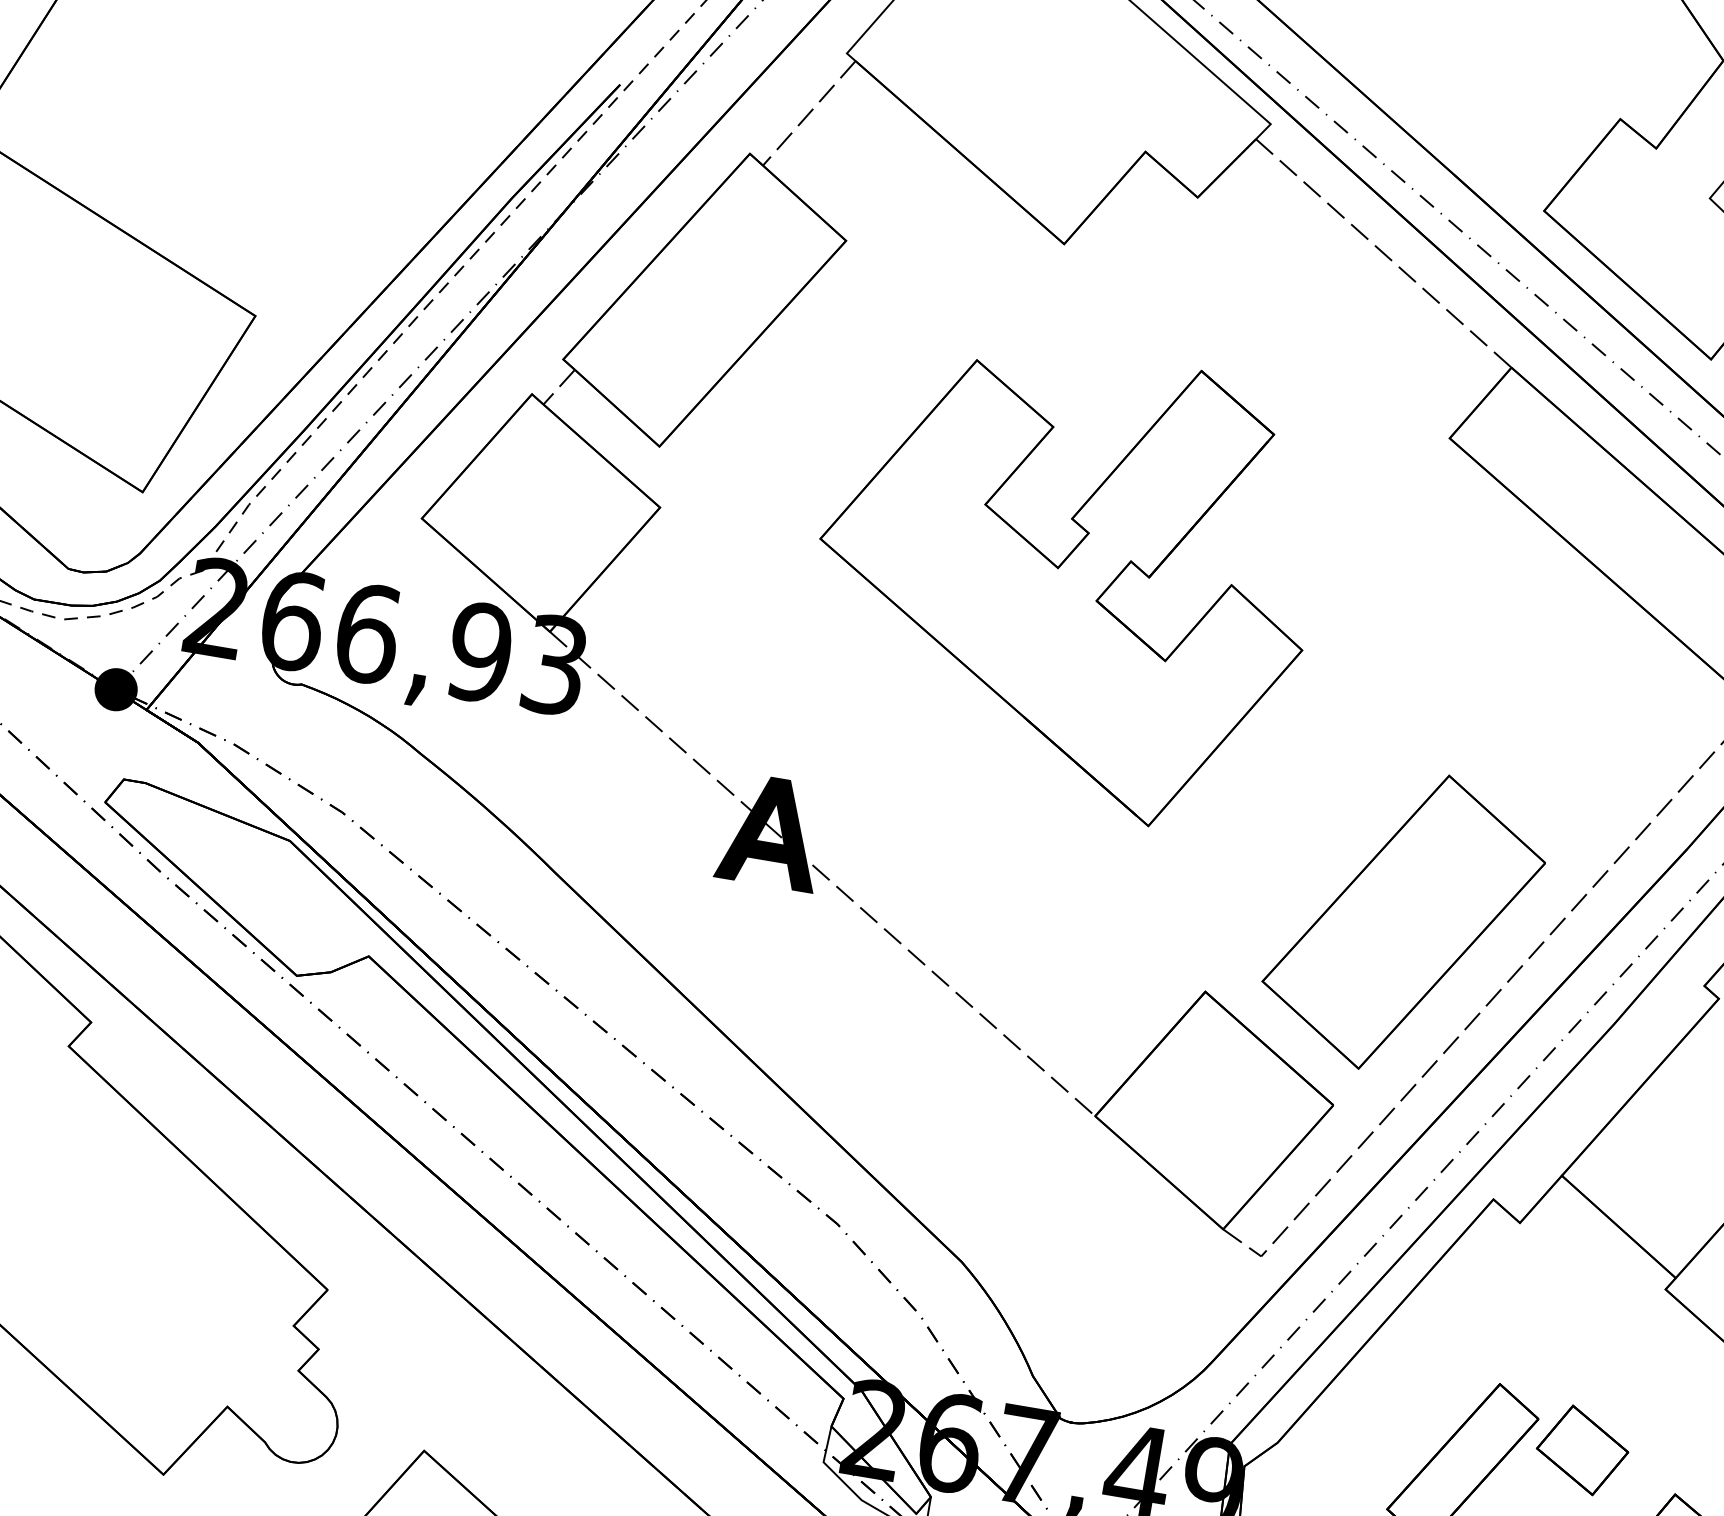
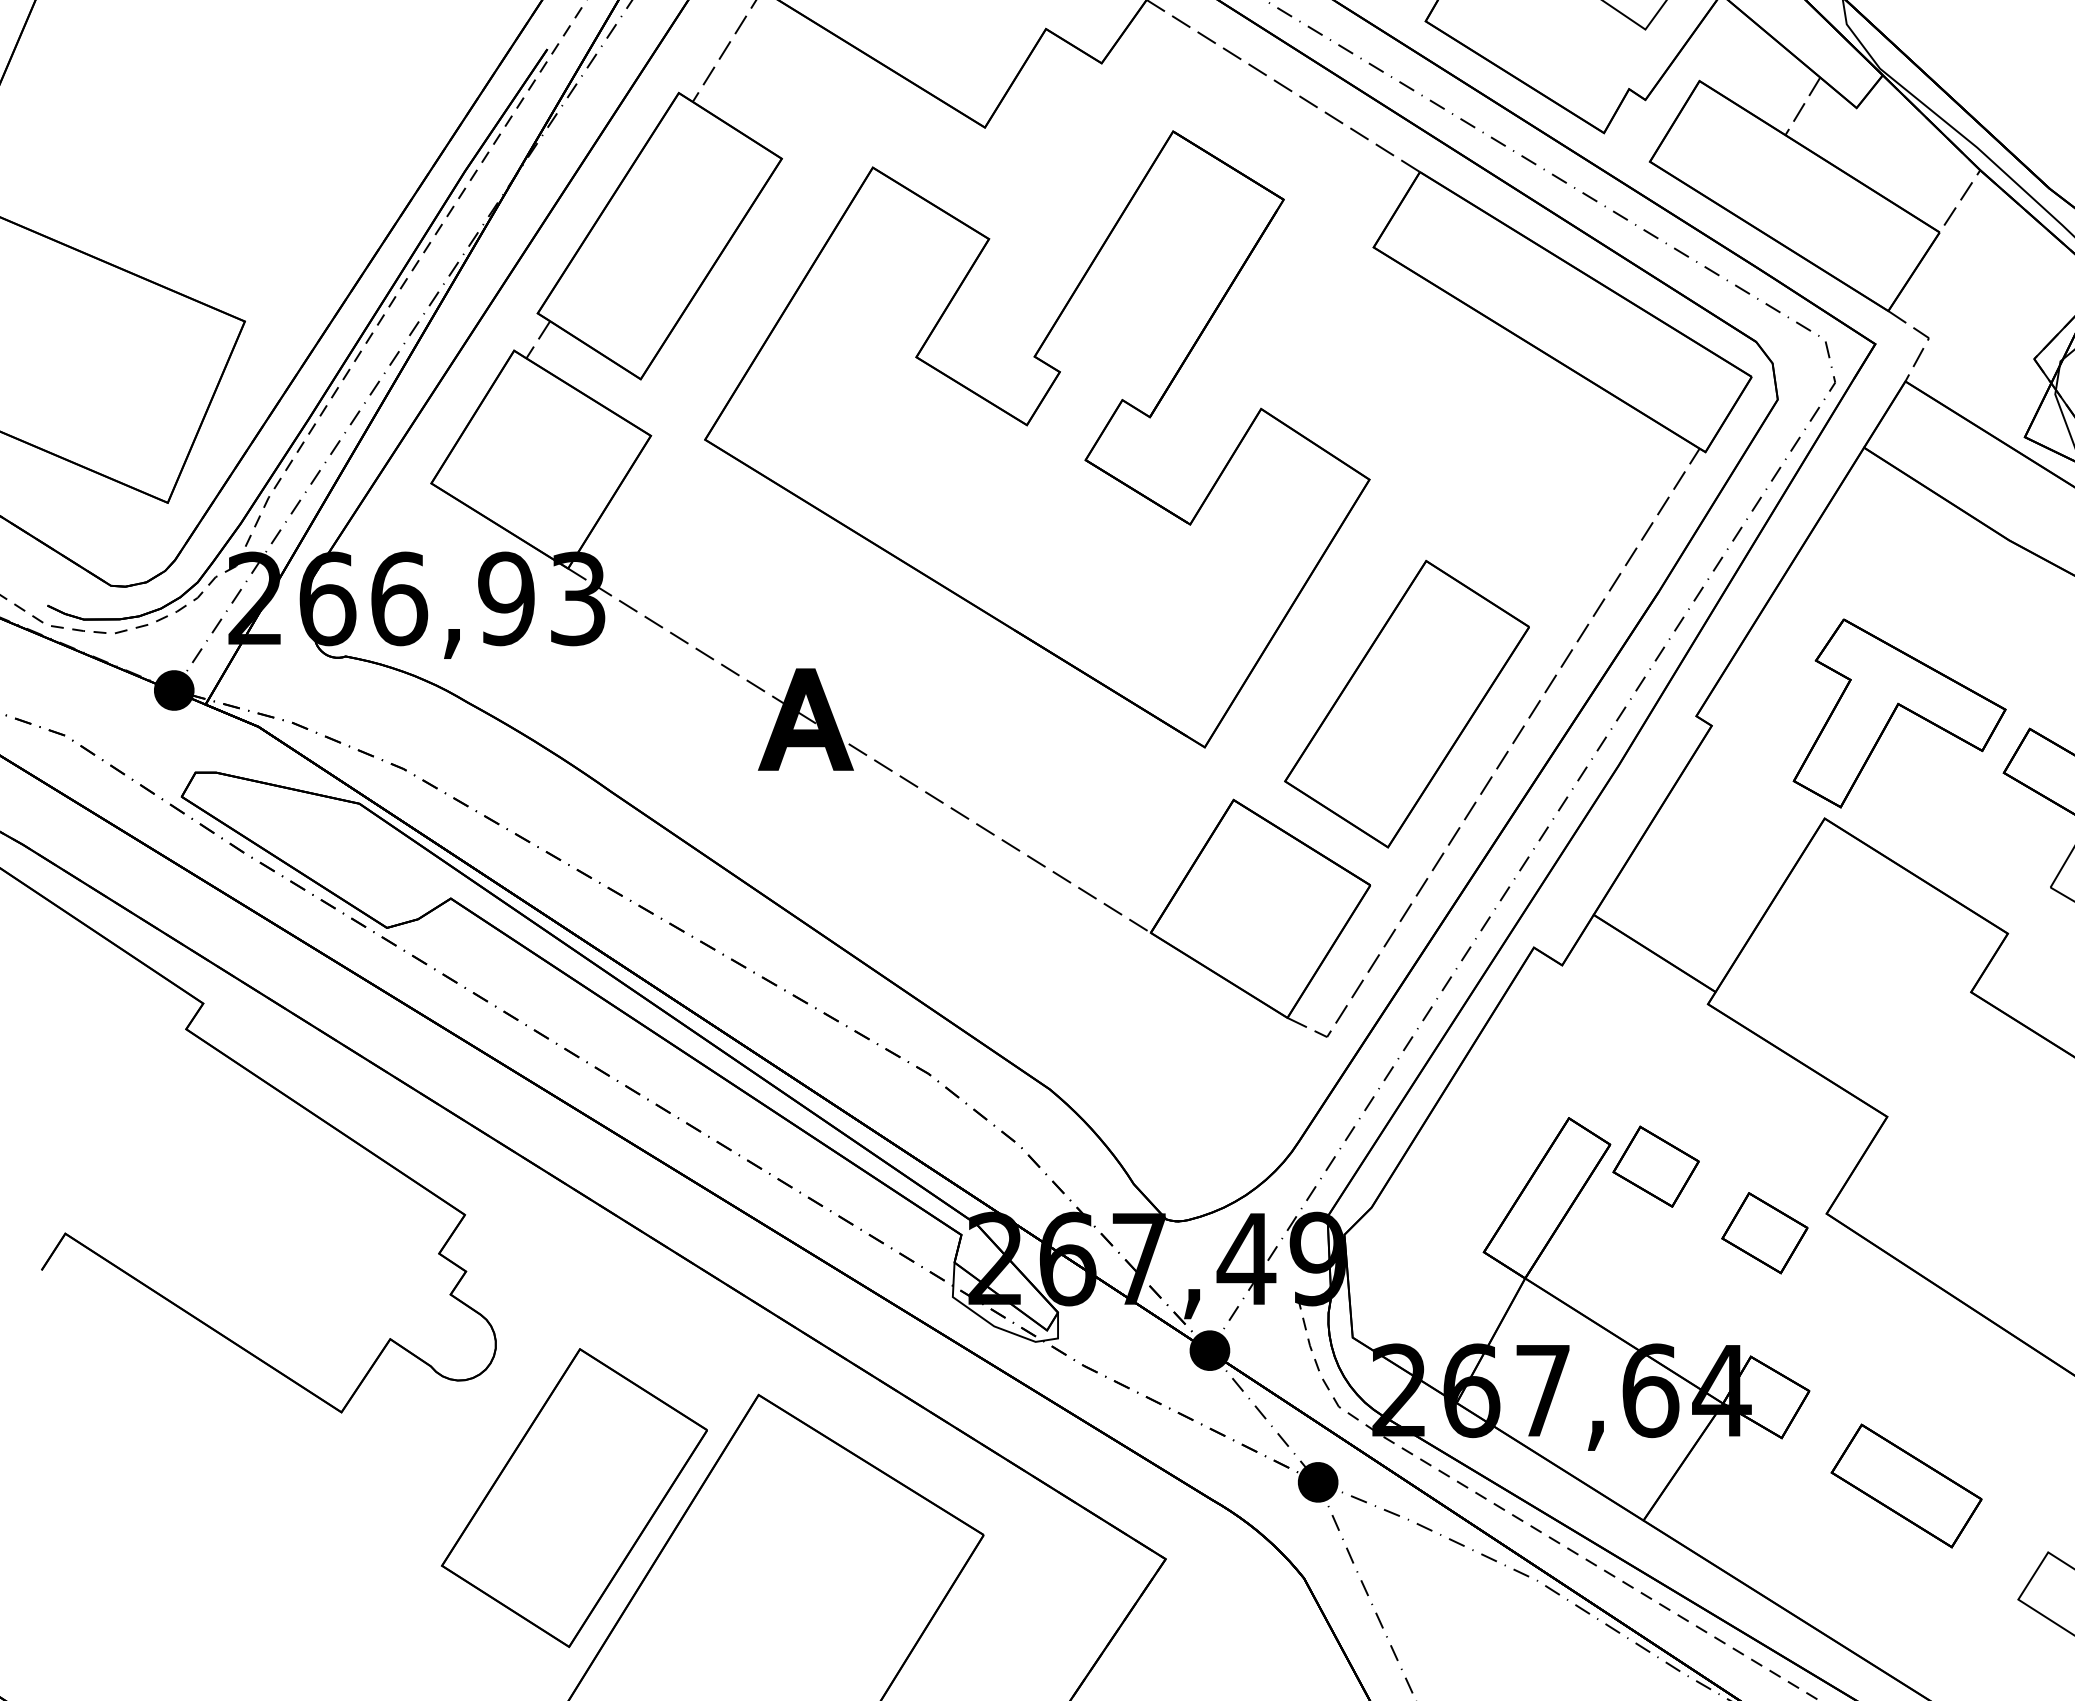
part: (1063, 579) -> (1037, 439), size x1.43

